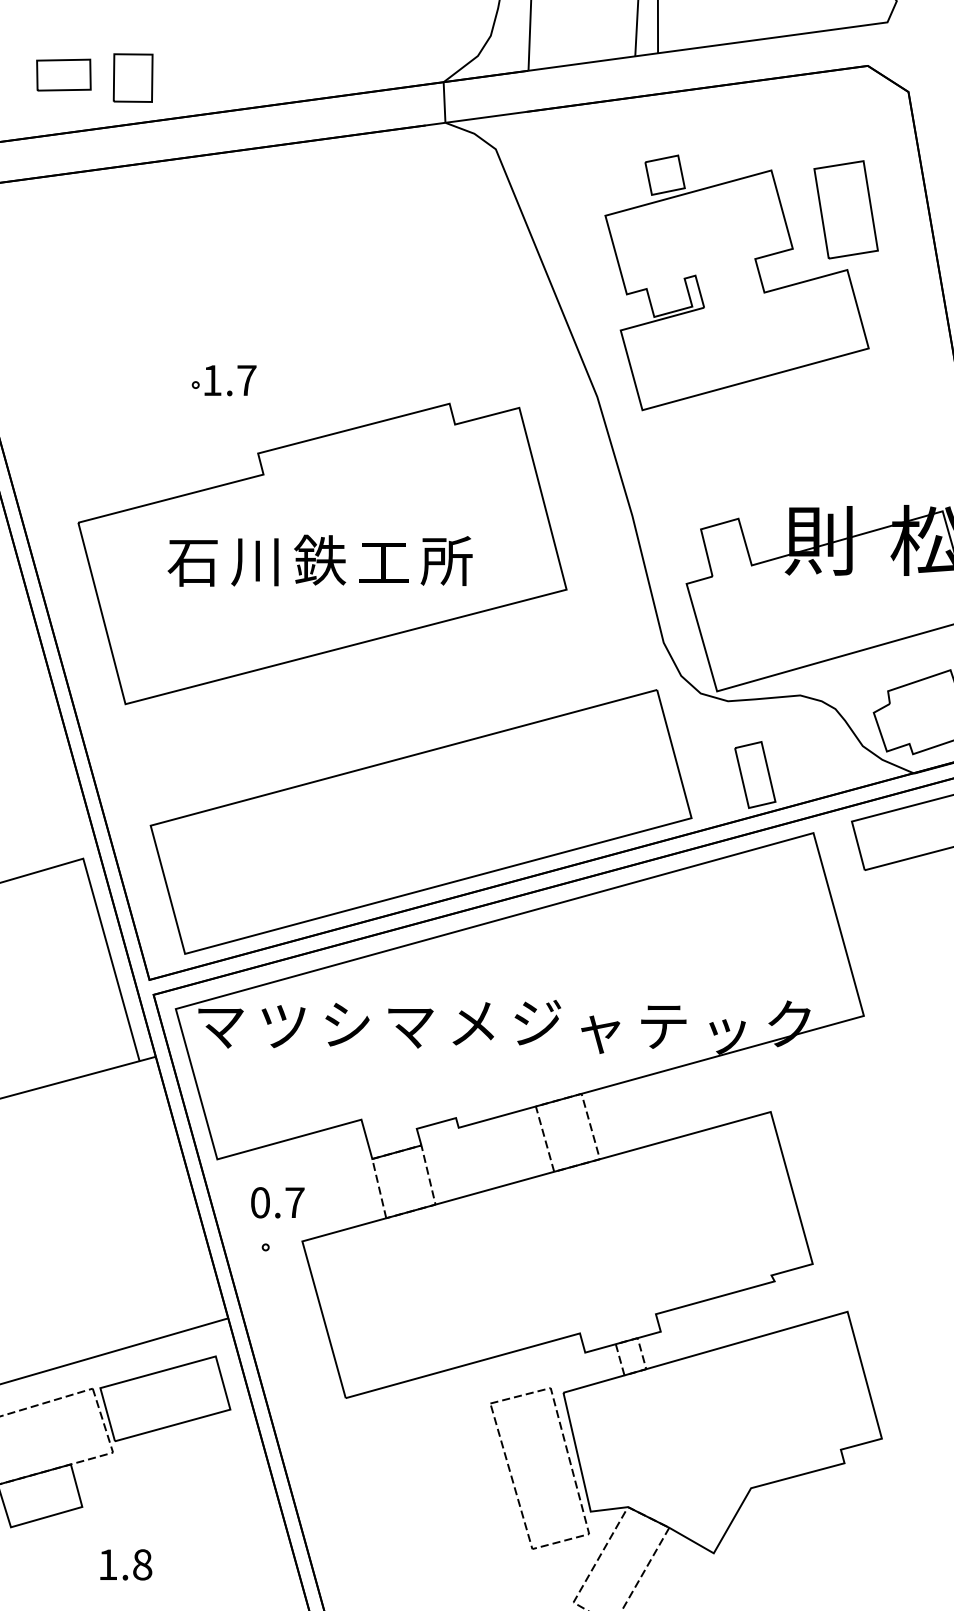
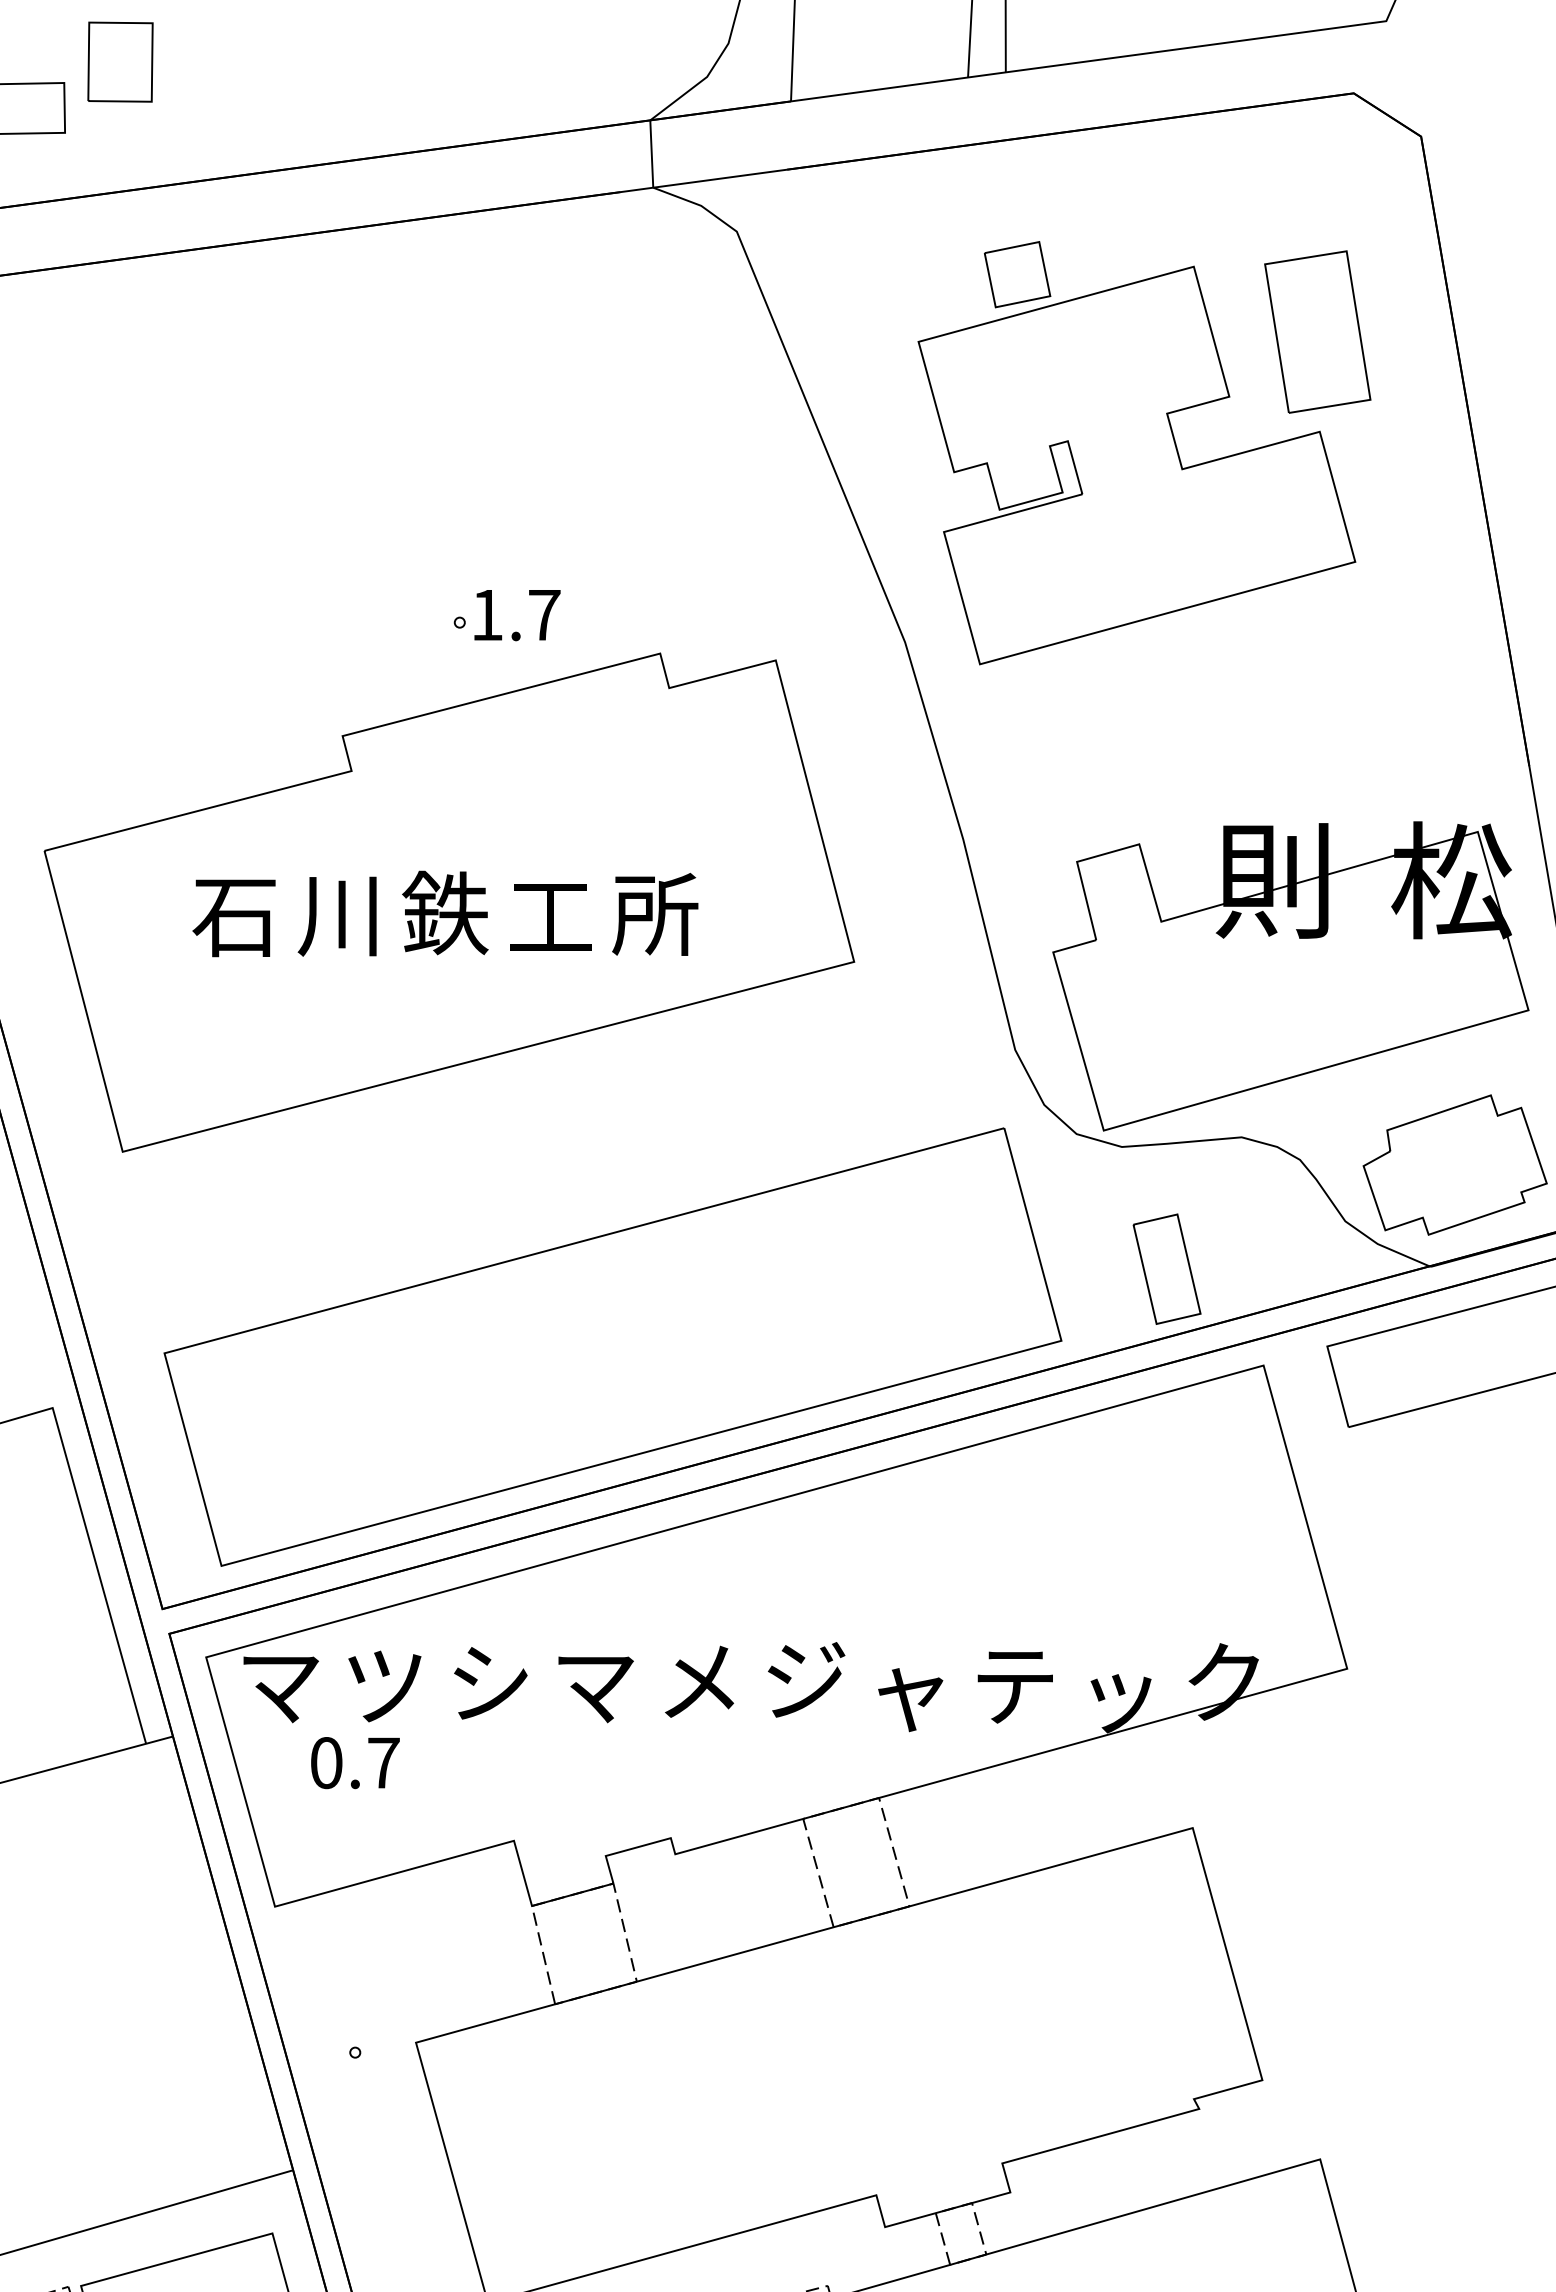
part: (132, 77) -> (119, 61), moved
part: (215, 380) -> (492, 615), moved
text: (277, 1202) -> (354, 1762), moved

